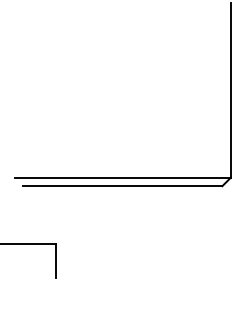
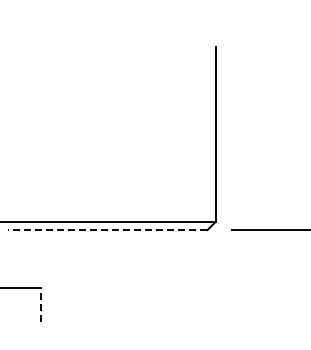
line: (122, 186) -> (107, 230), solid -> dashed
line: (56, 260) -> (41, 304), solid -> dashed

